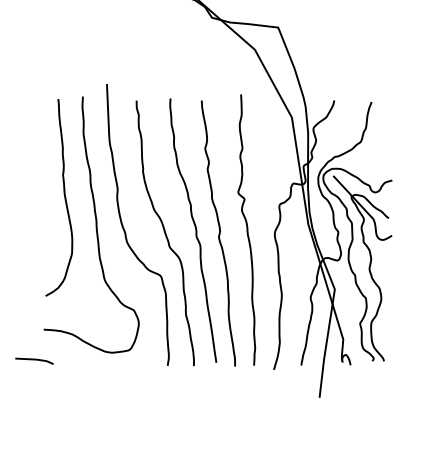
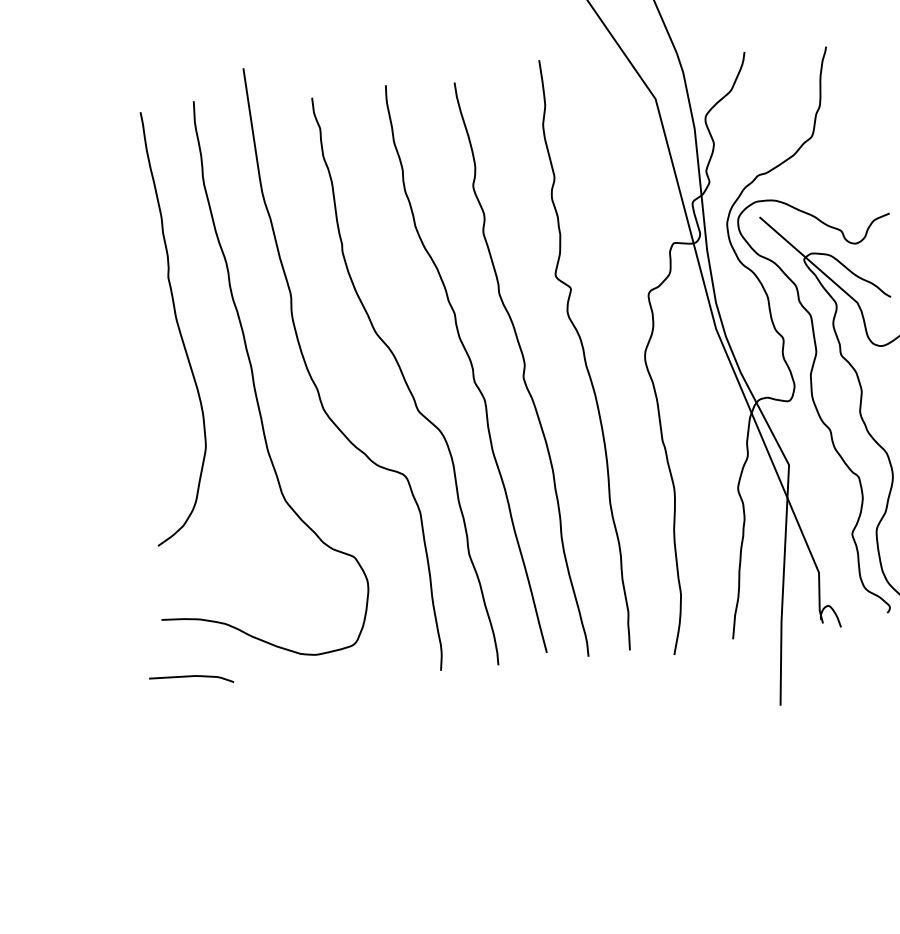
curve: (34, 360) -> (191, 678), moved

